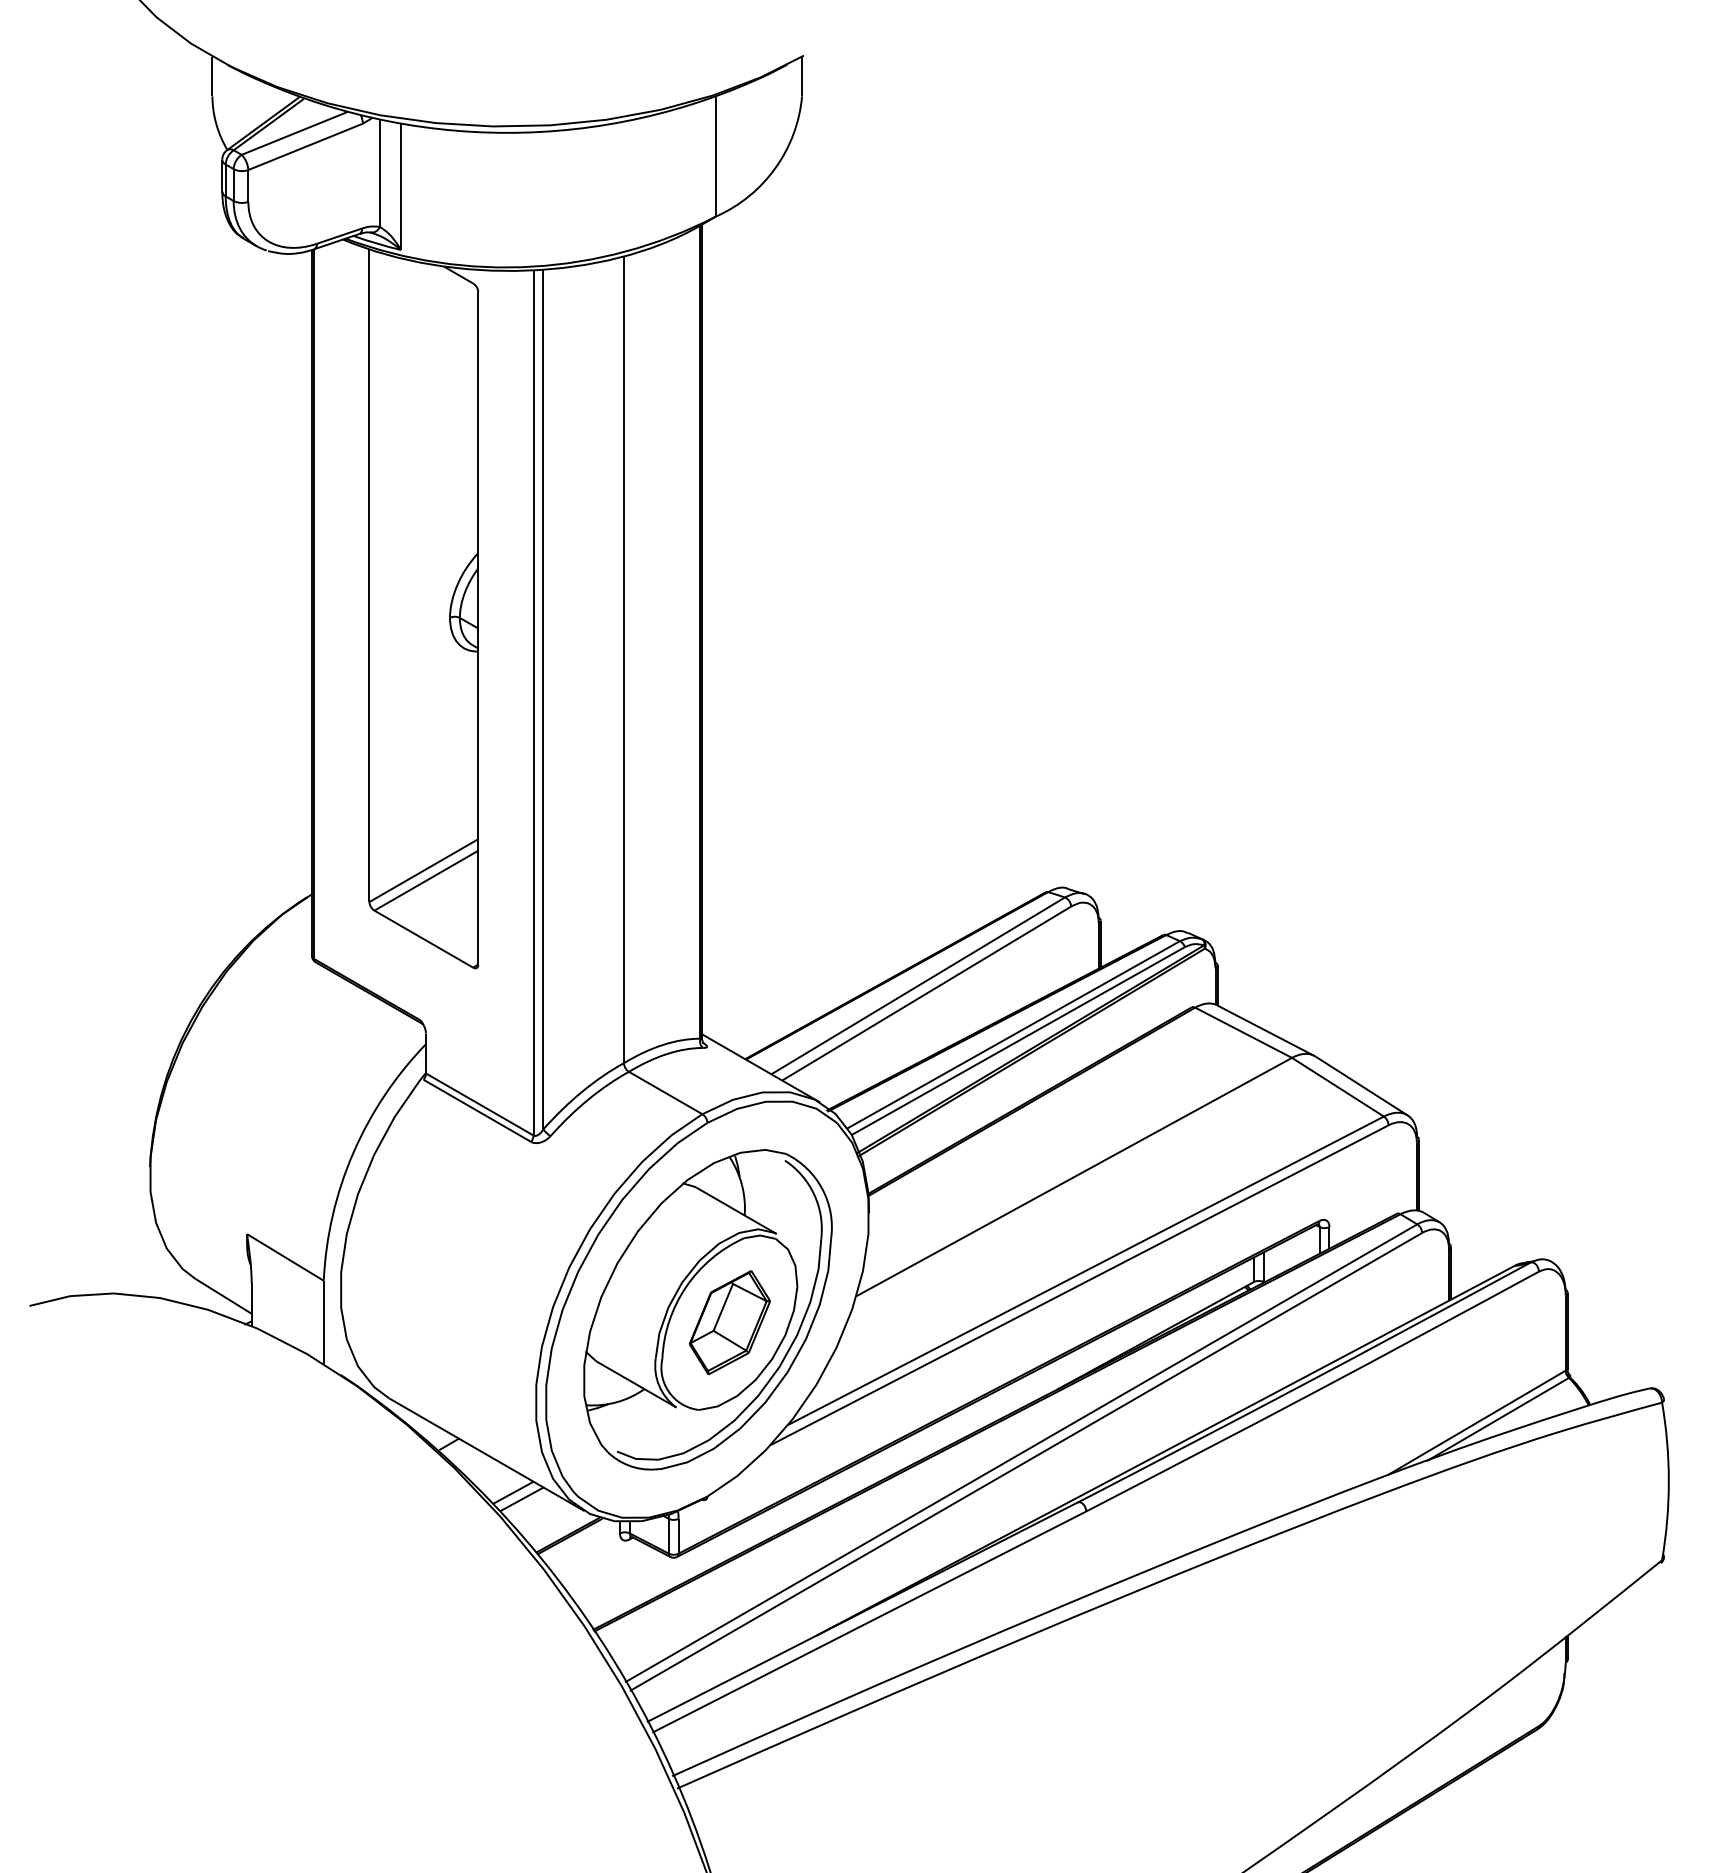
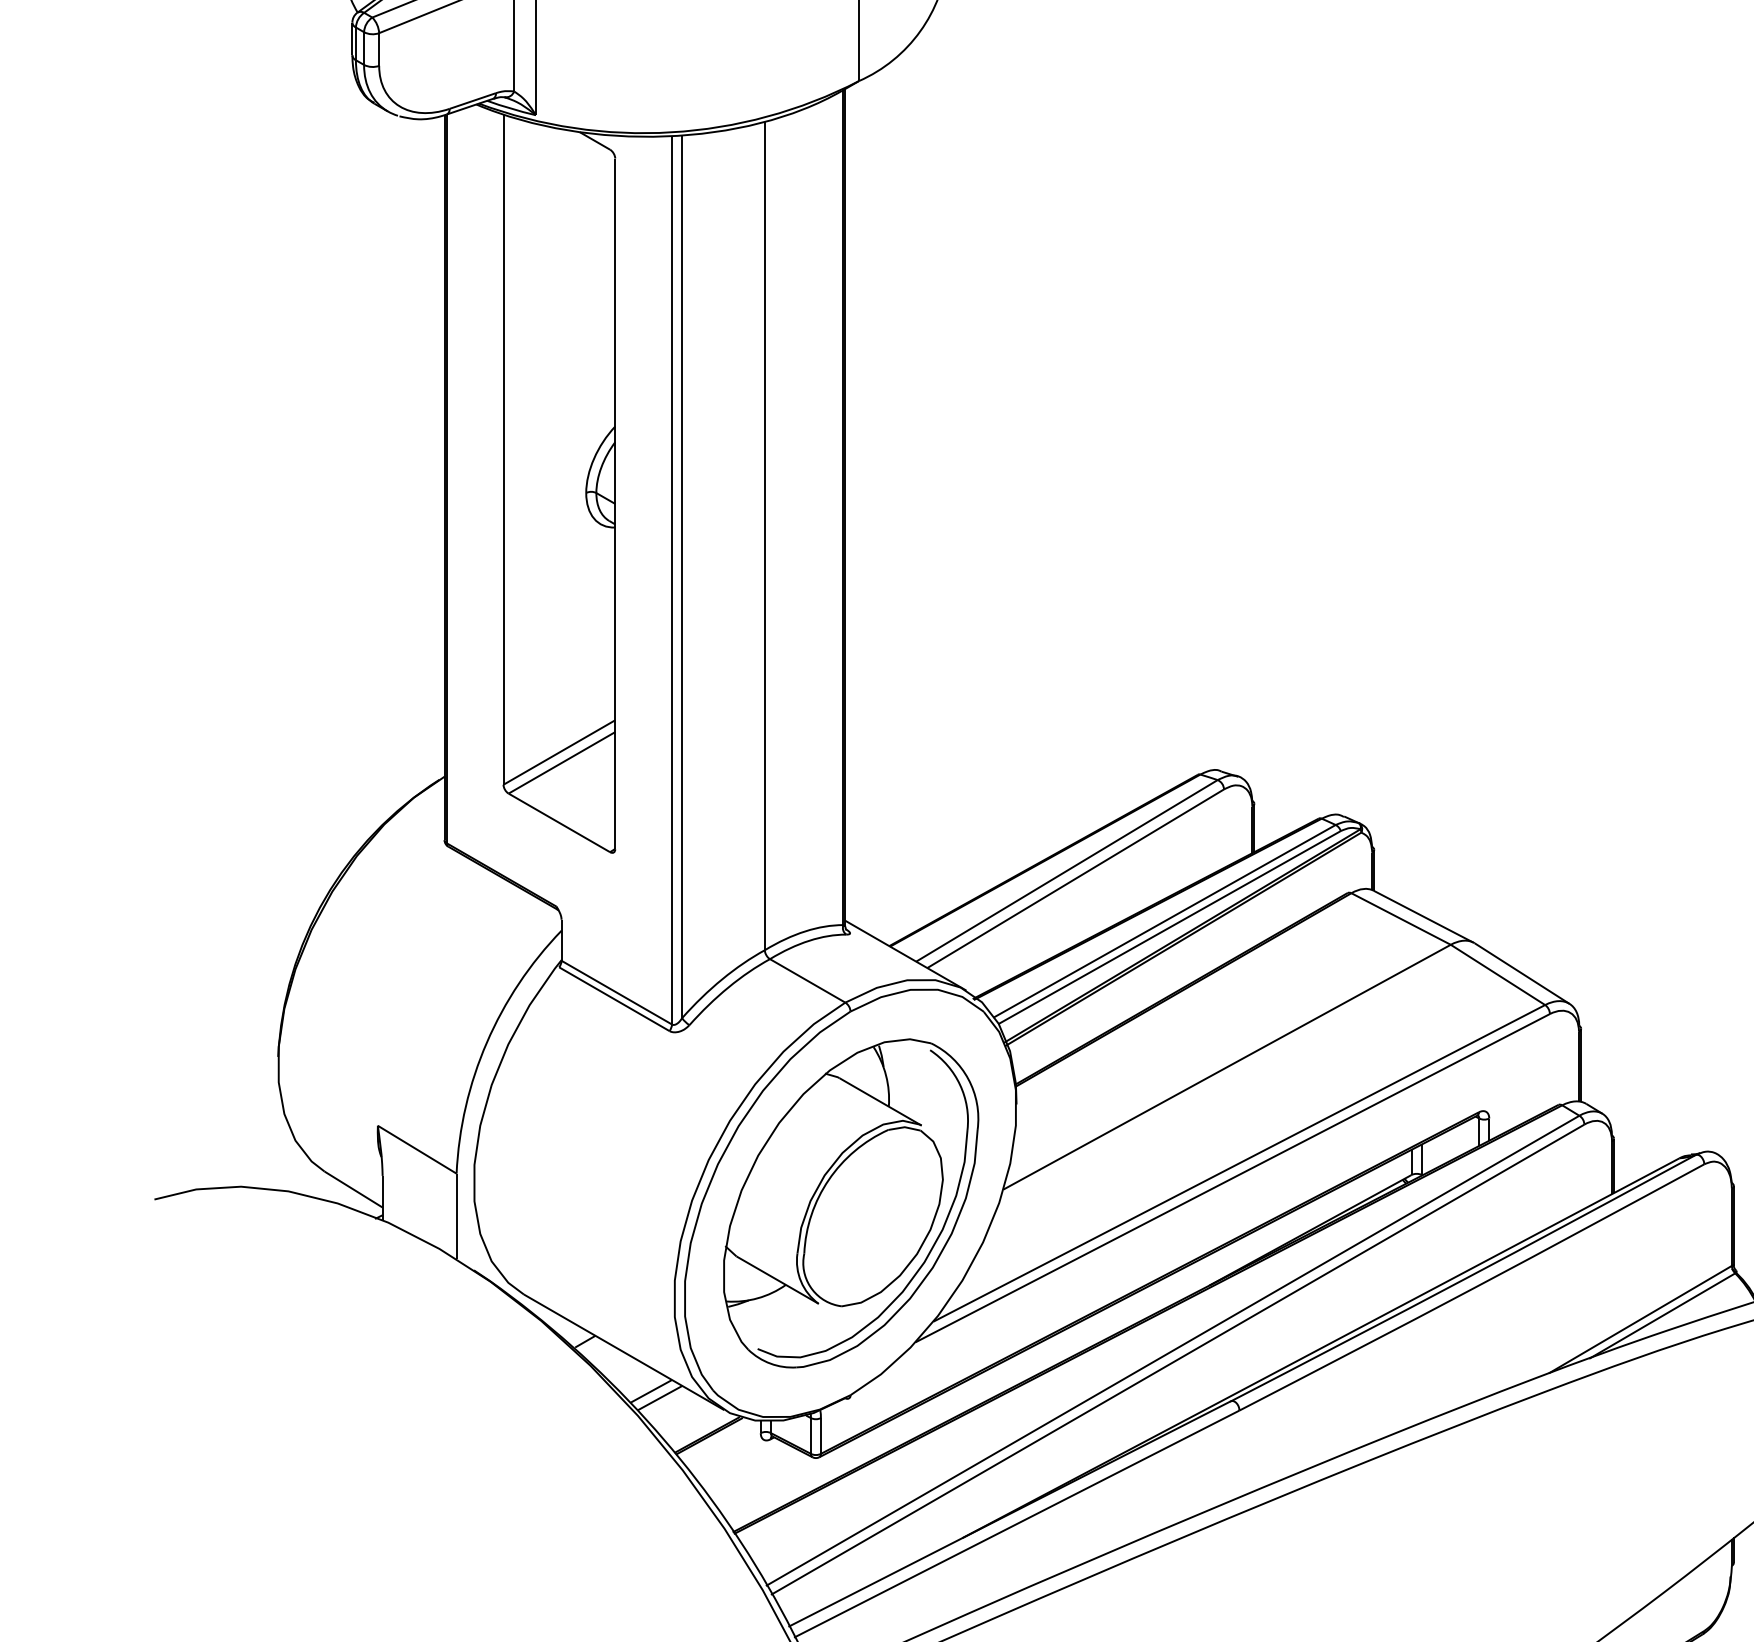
part: (729, 1322) -> (873, 1216), removed

